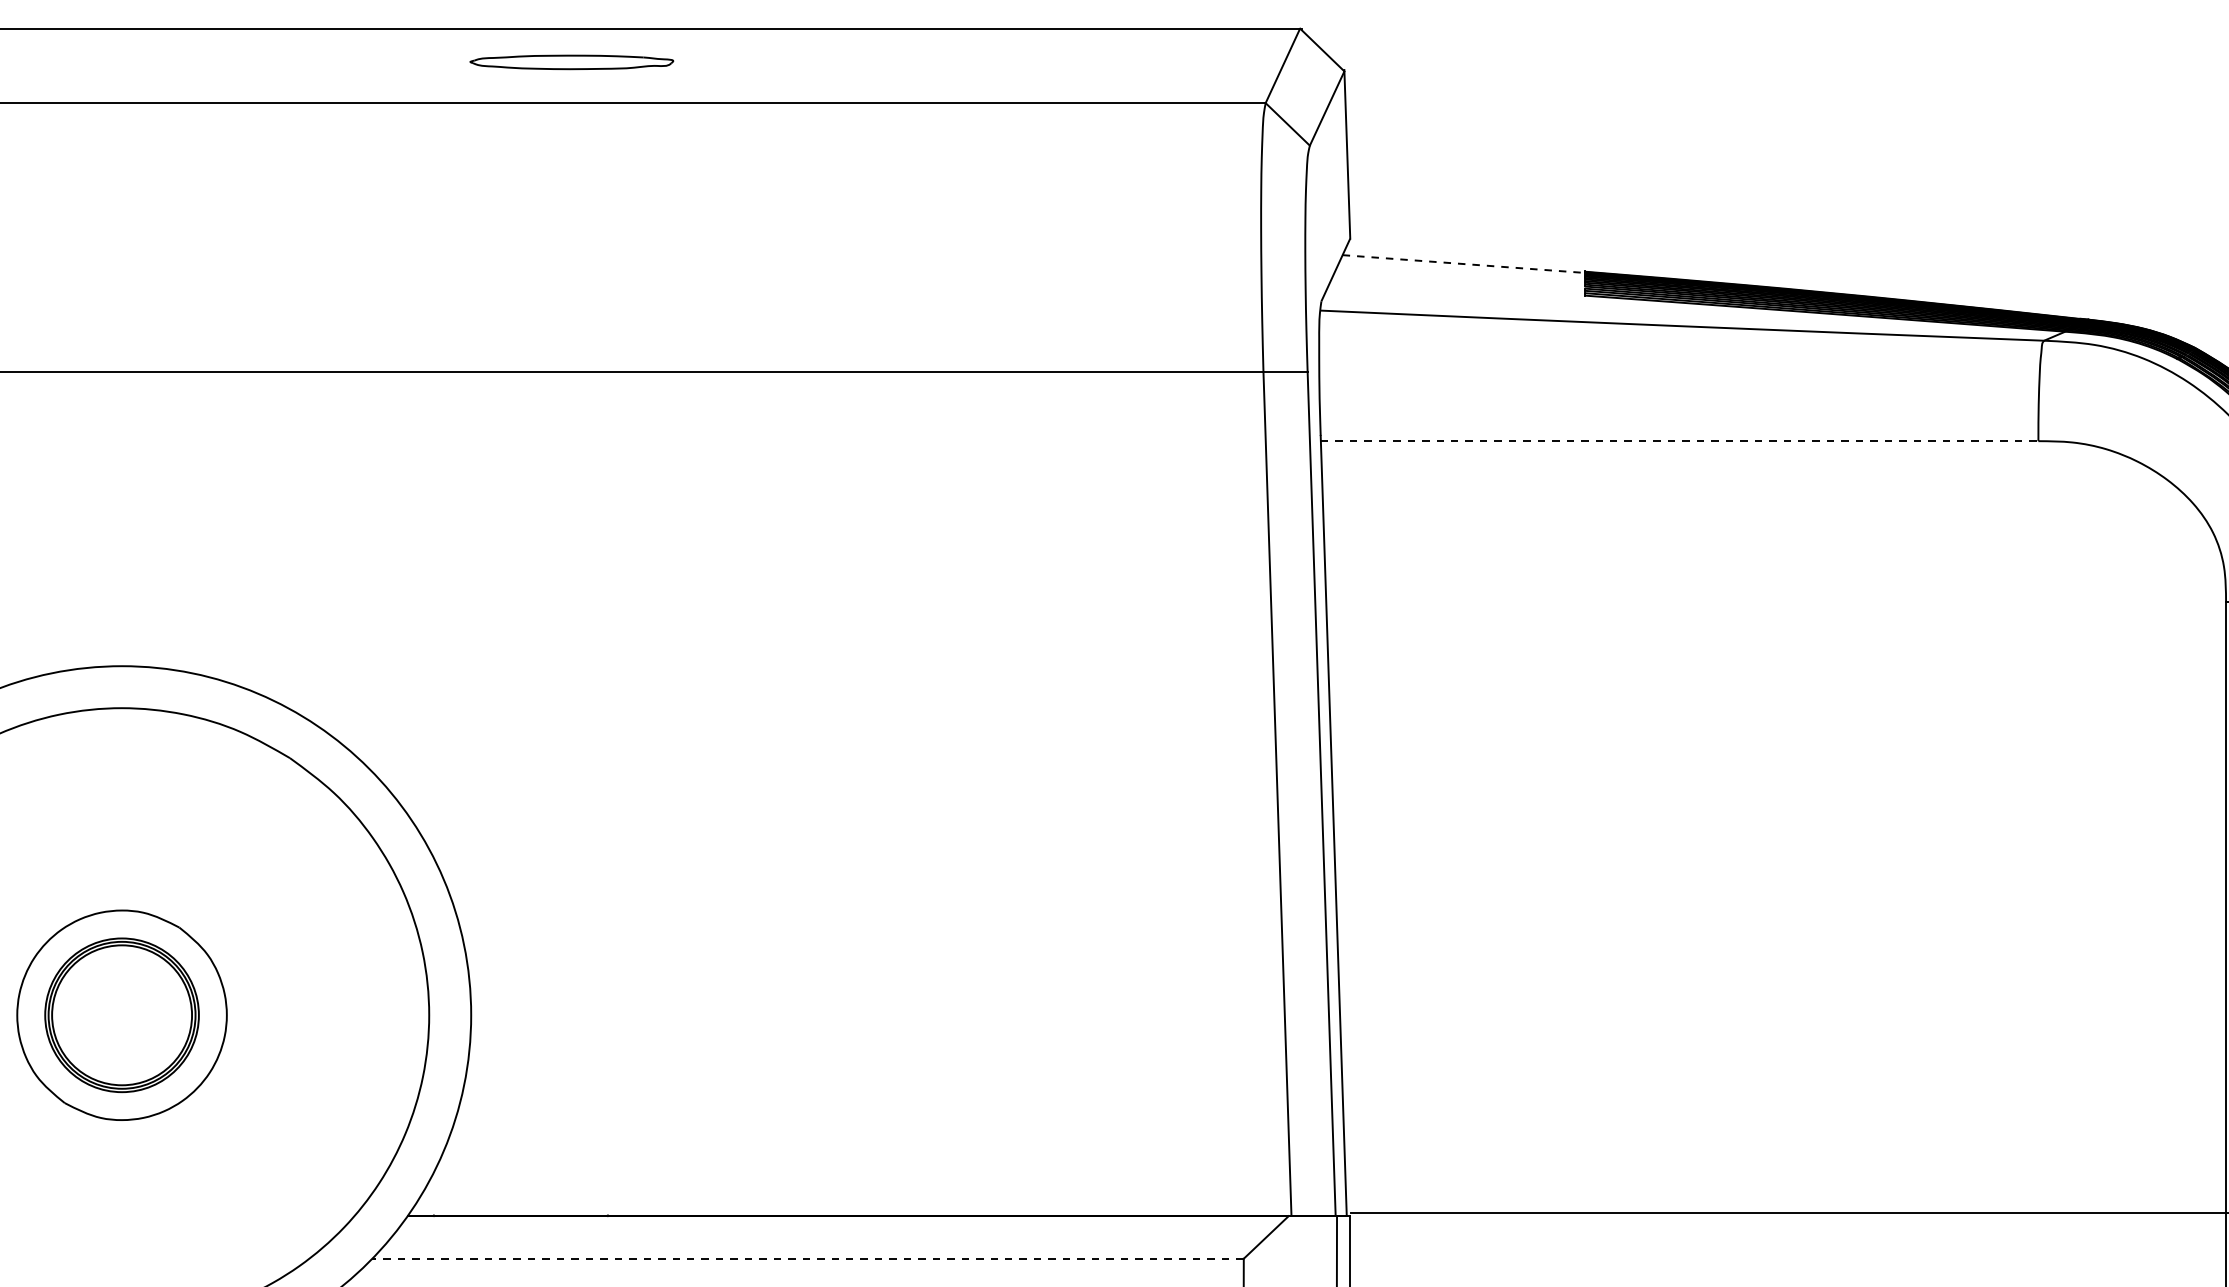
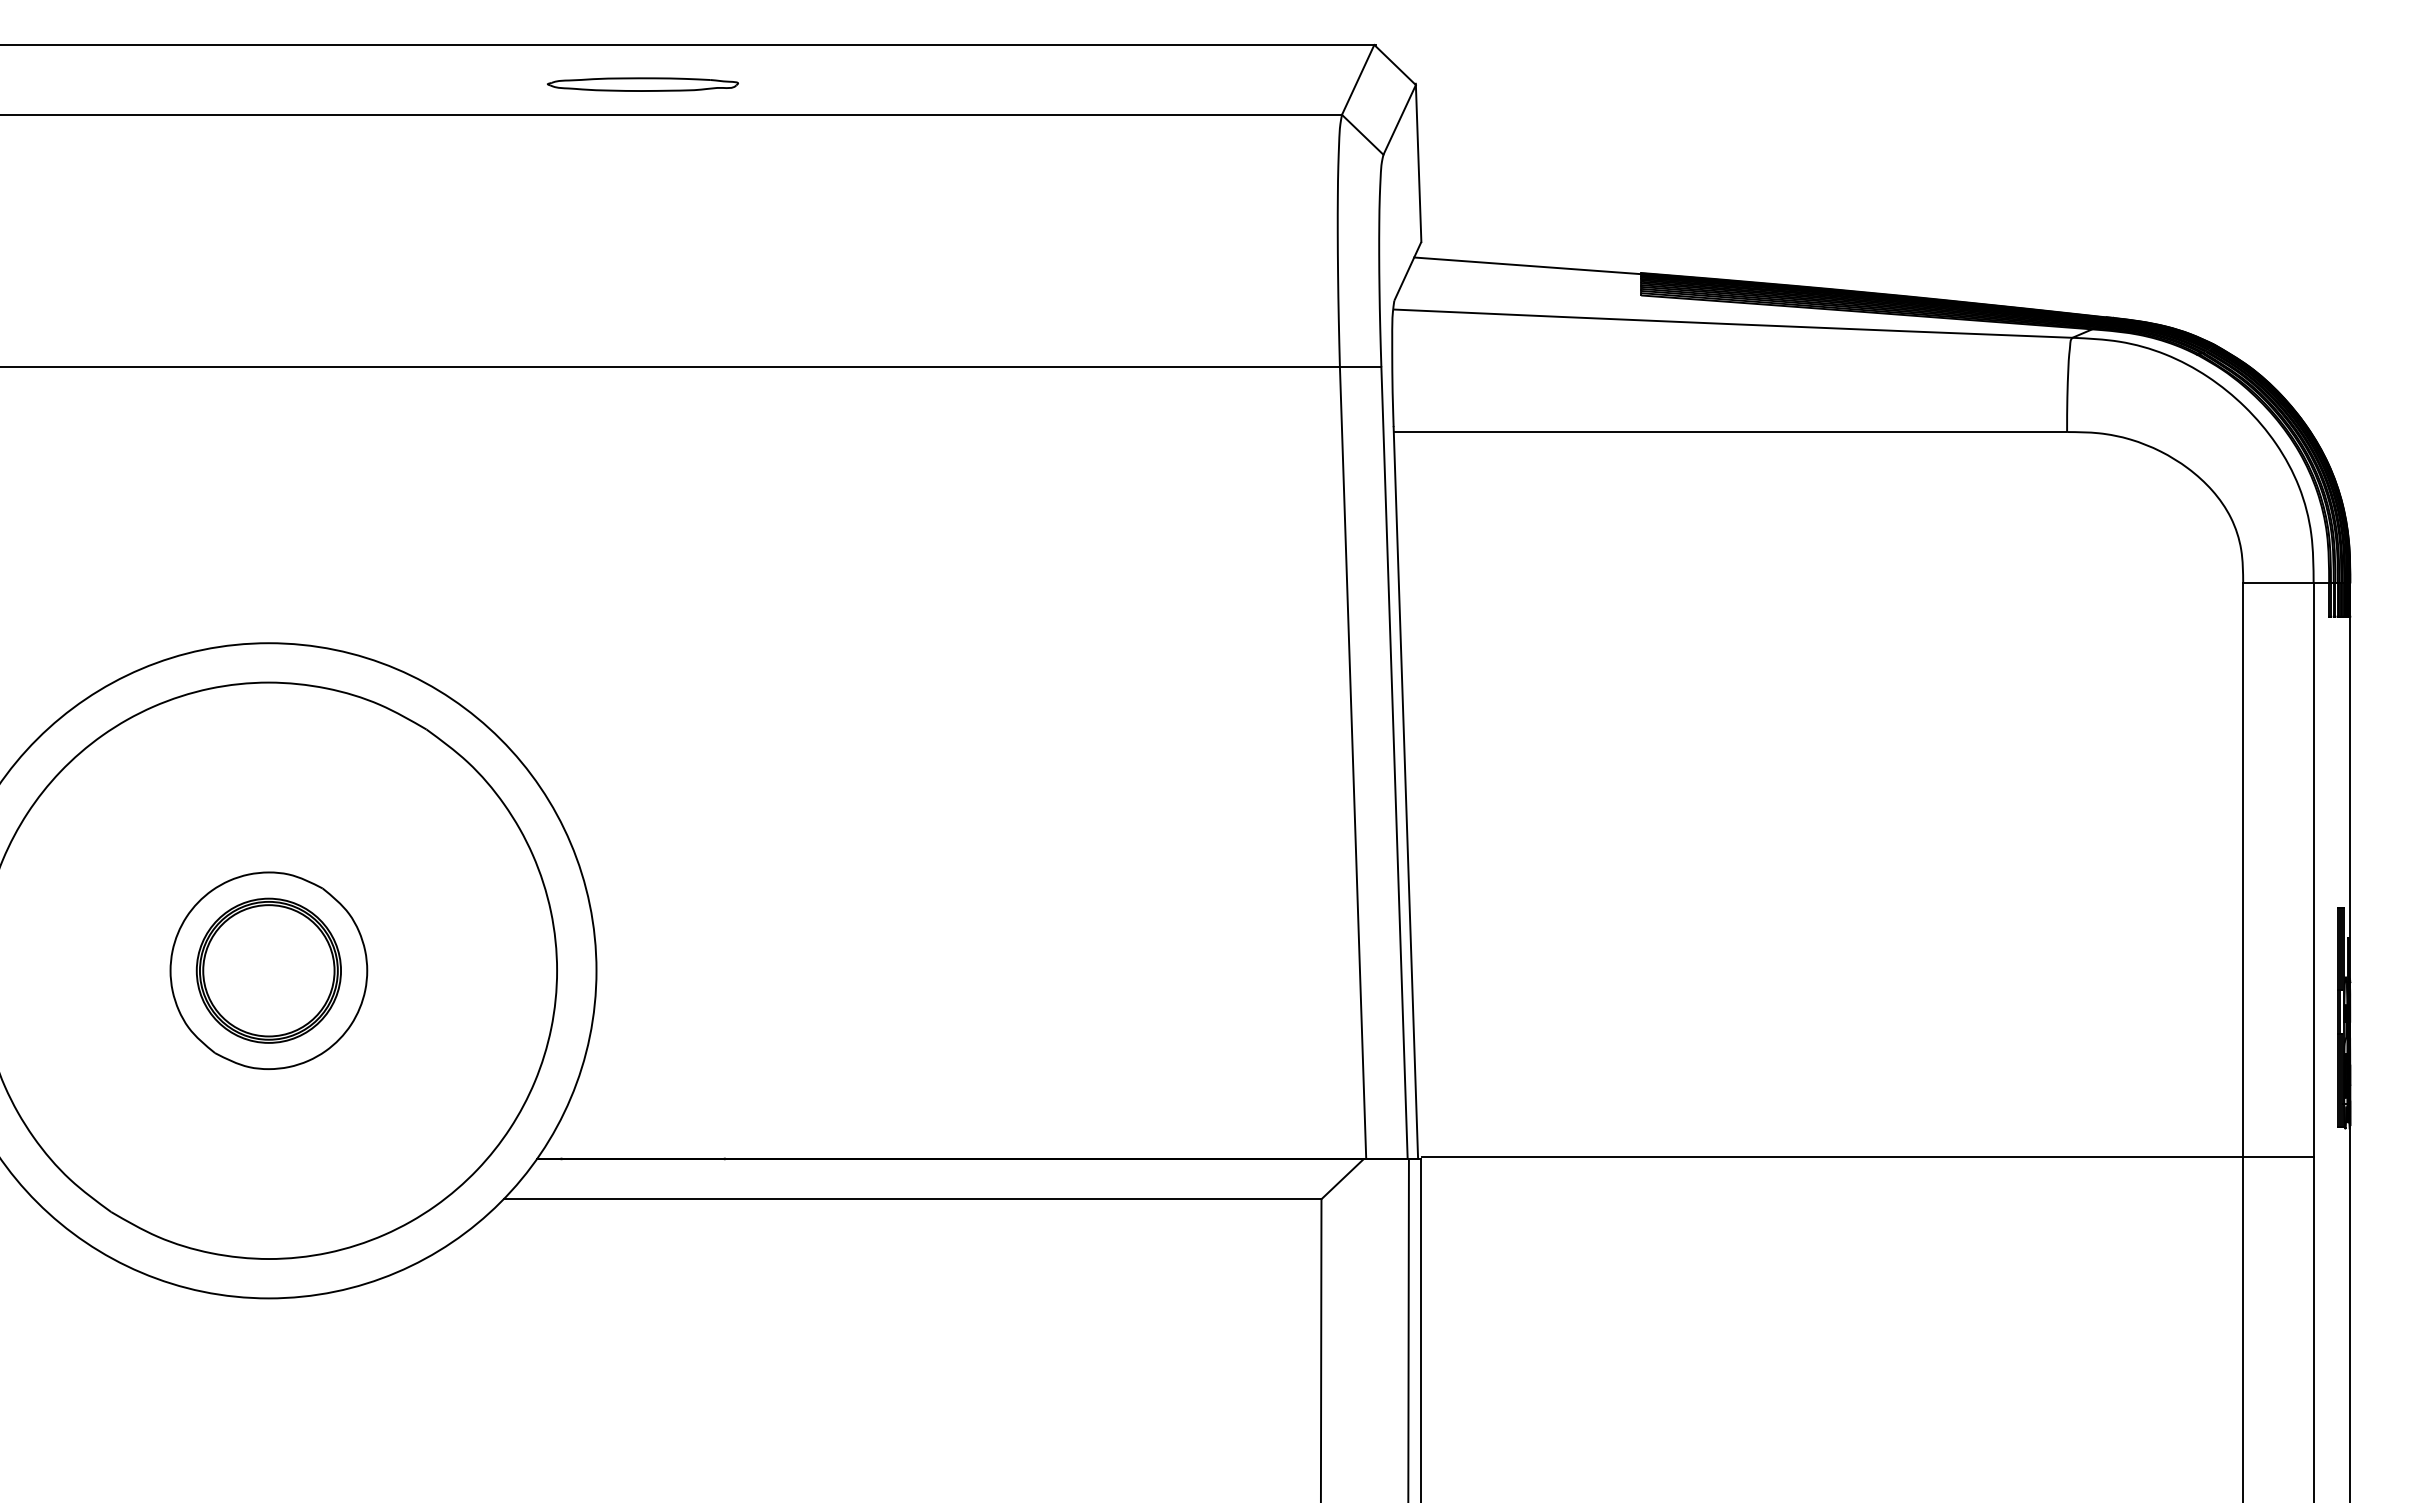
part: (571, 62) -> (642, 84), moved
line: (1464, 263) -> (1528, 265), dashed -> solid
line: (1679, 441) -> (1730, 432), dashed -> solid
line: (807, 1259) -> (912, 1199), dashed -> solid

